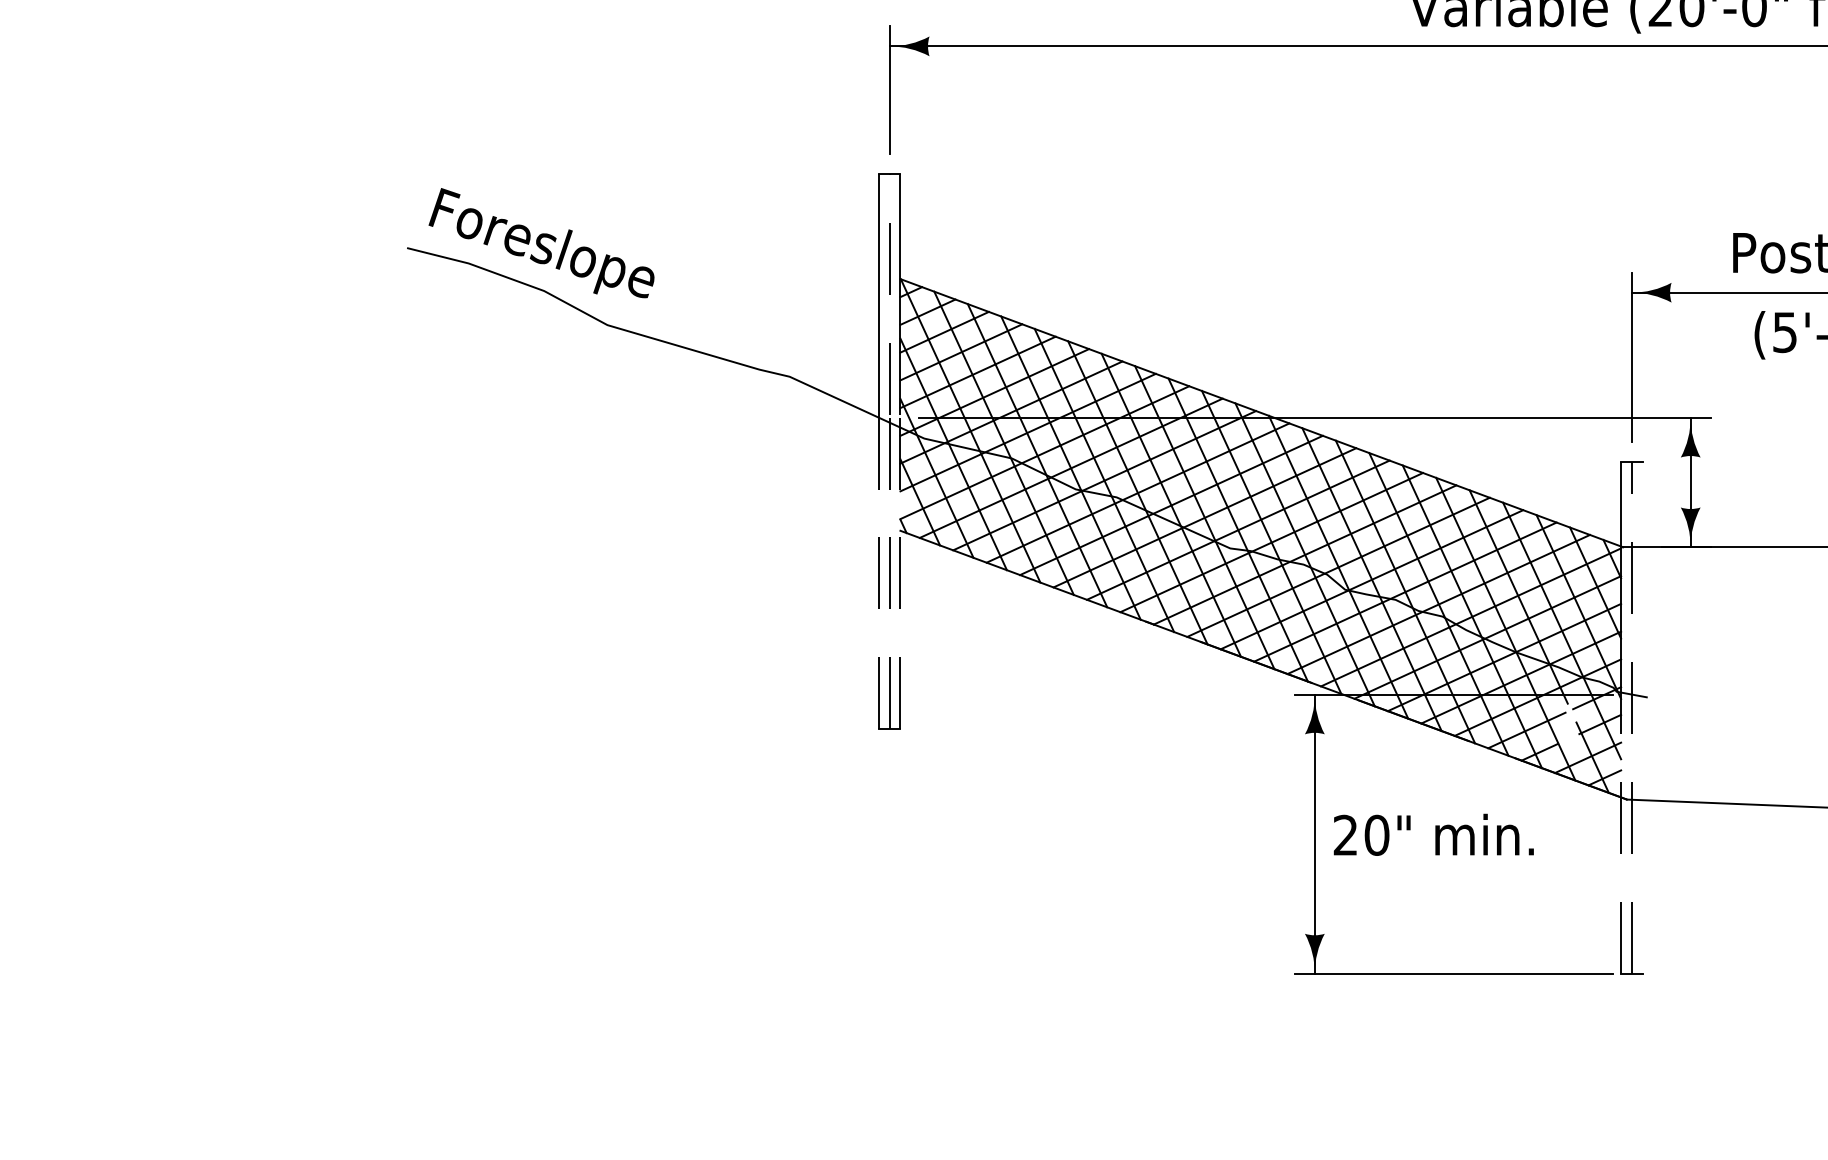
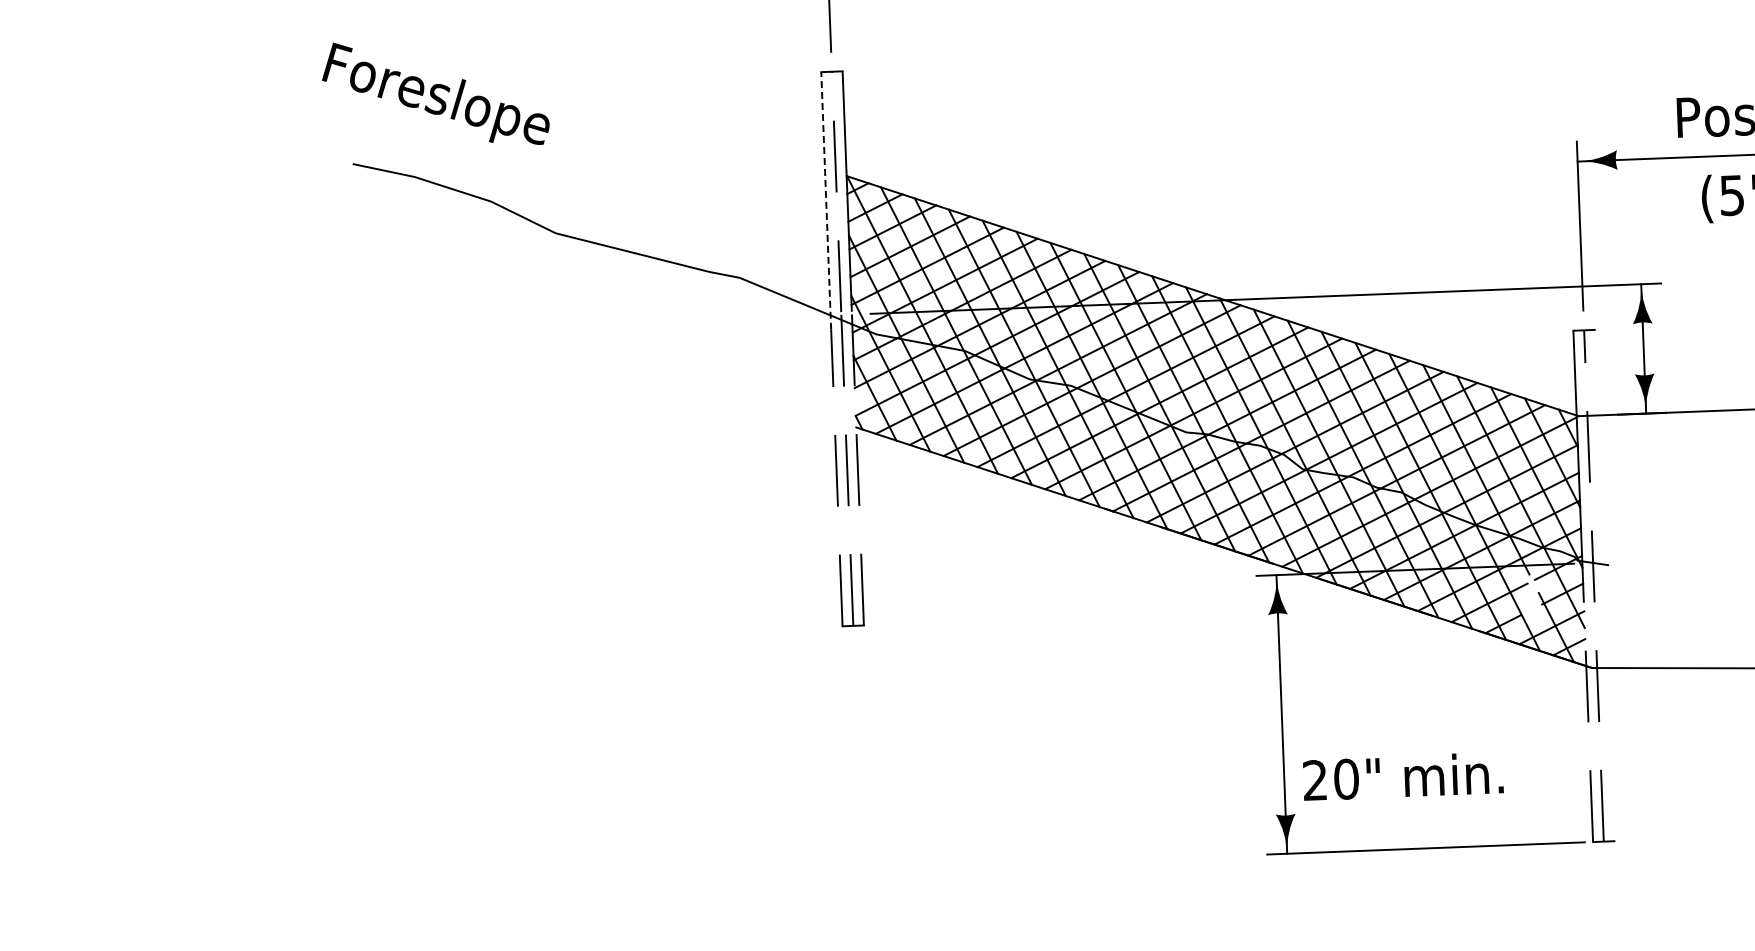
text: (541, 243) -> (435, 94), moved
line: (879, 303) -> (826, 201), solid -> dashed
text: (1433, 834) -> (1402, 776), moved

